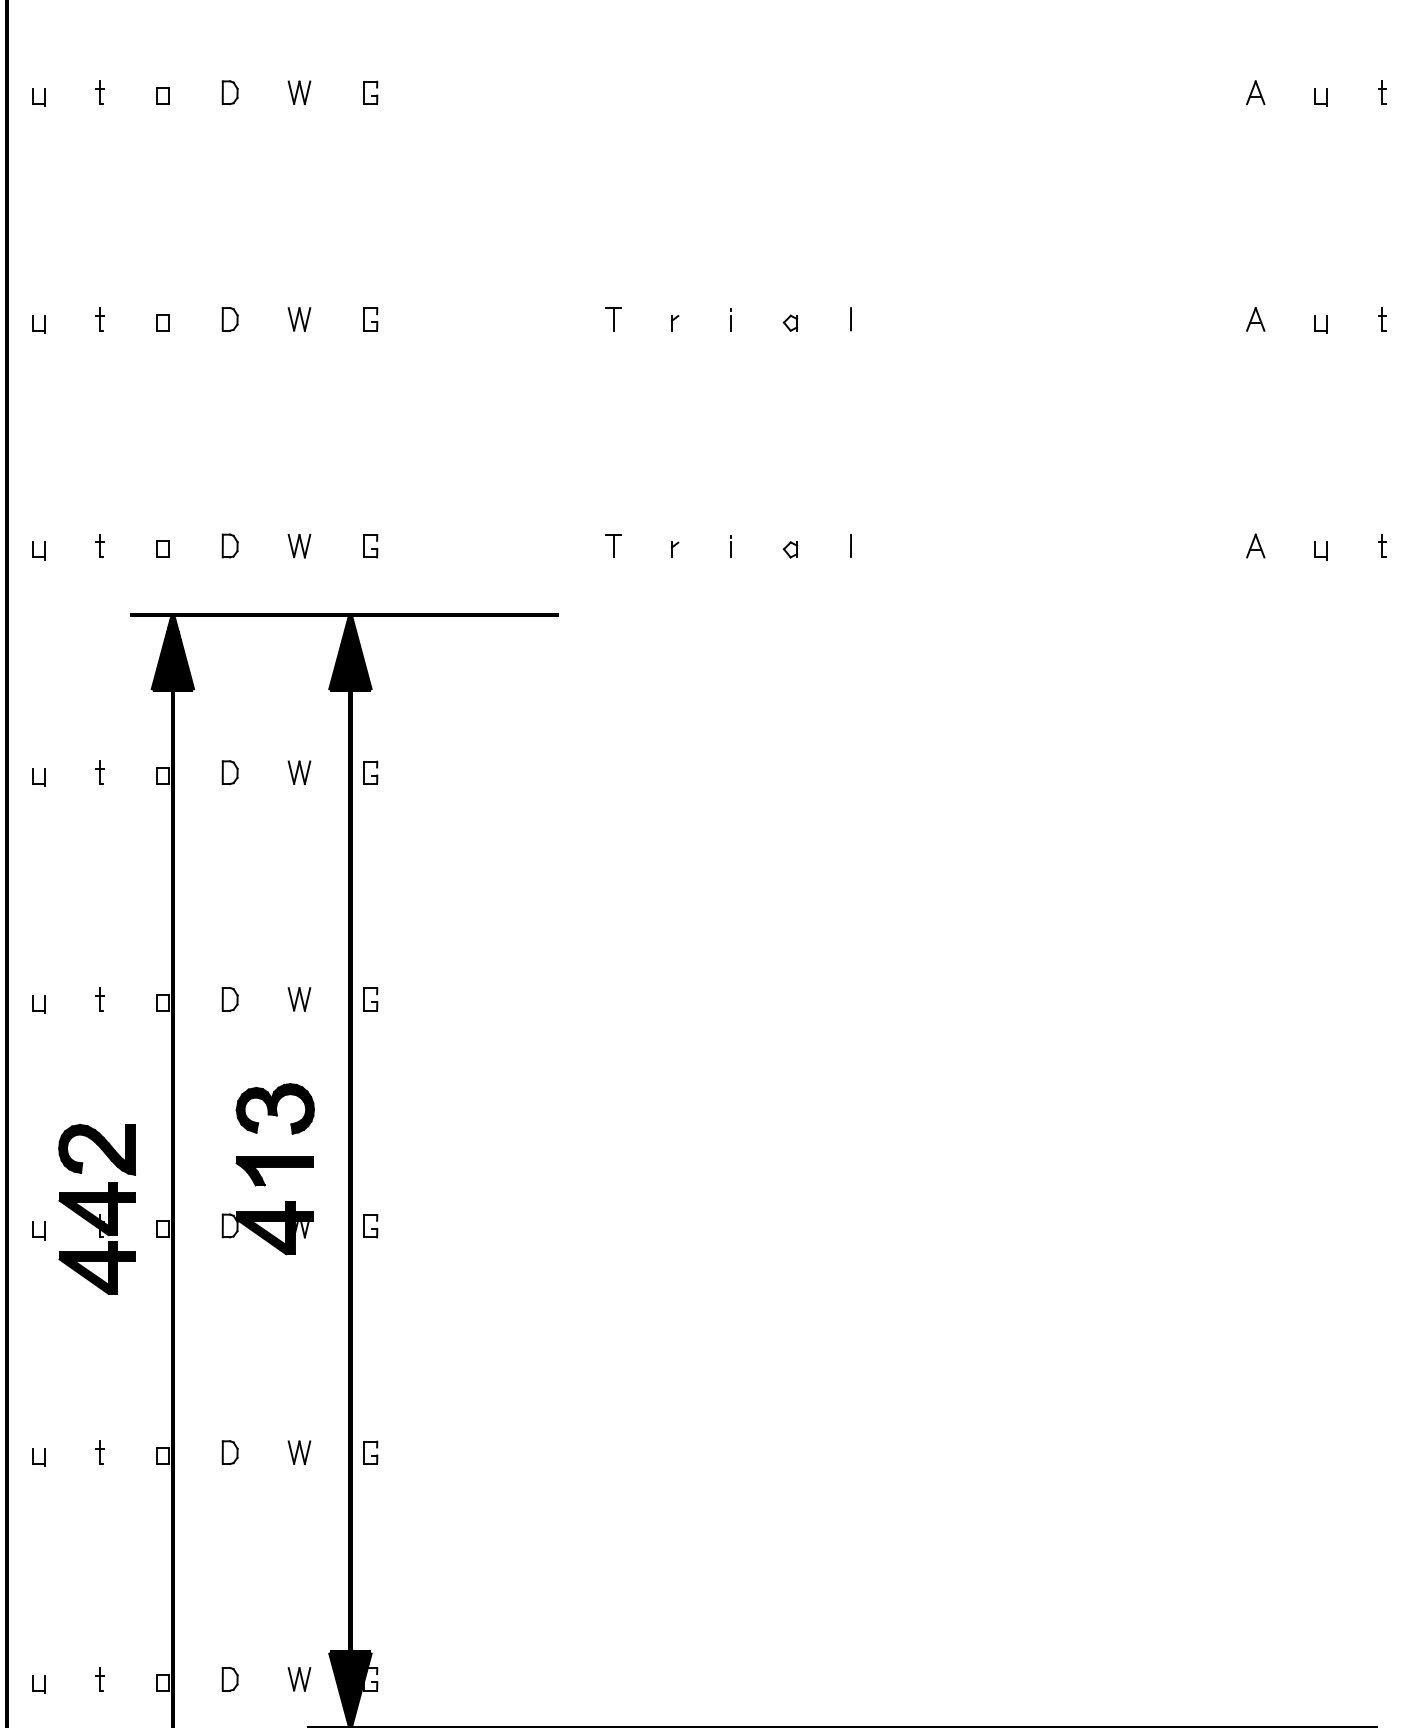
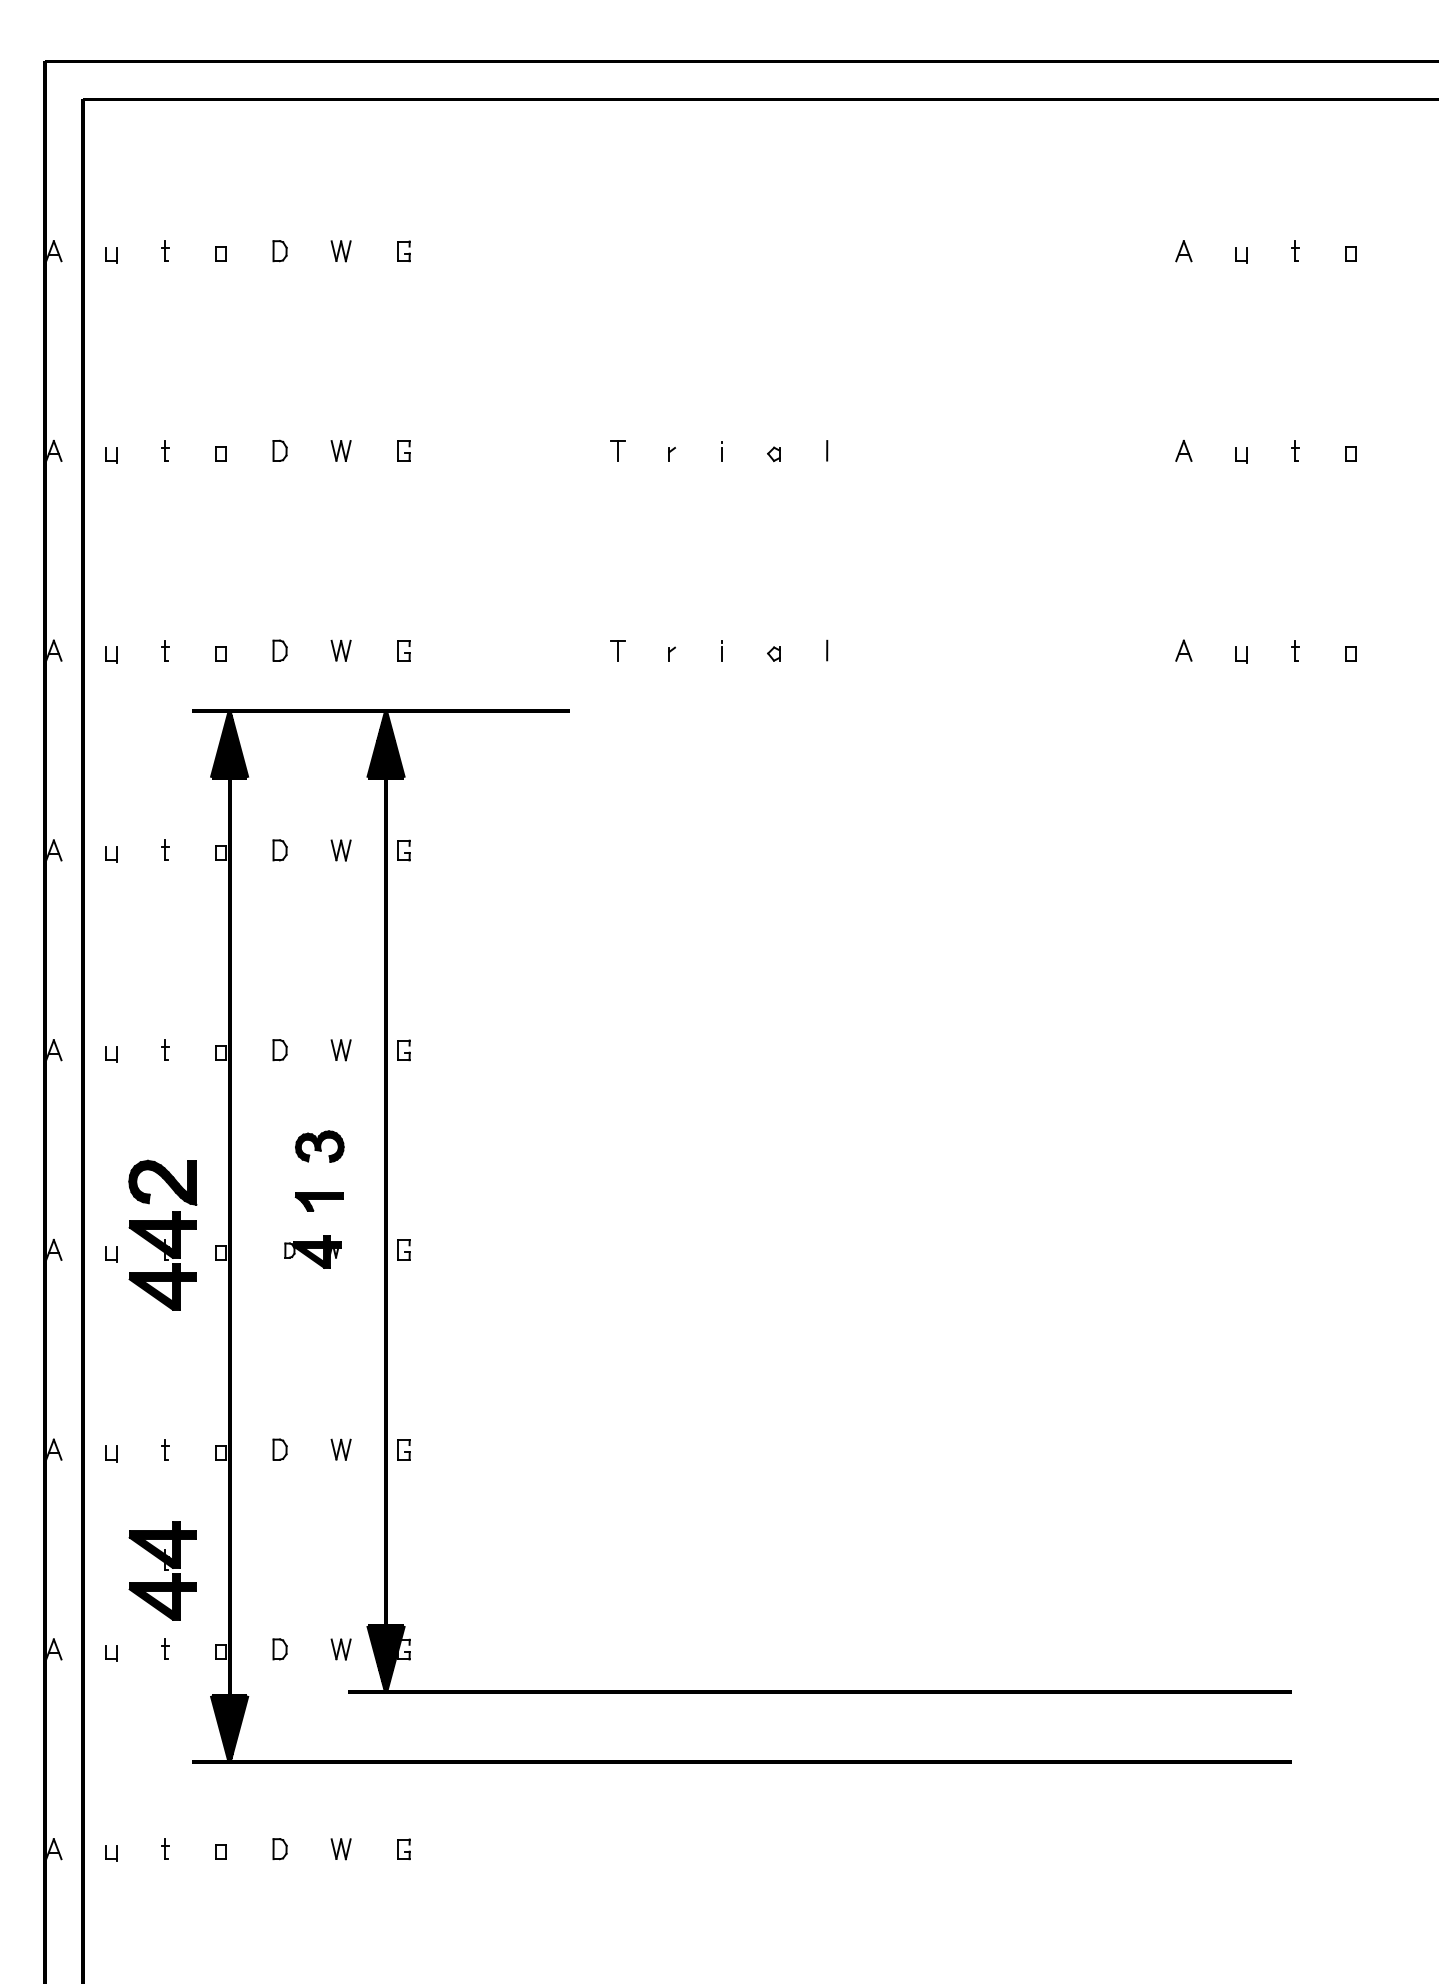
part: (274, 1108) -> (319, 1146), size x0.7
part: (274, 1172) -> (319, 1202), size x0.7
part: (266, 1227) -> (312, 1251), size x0.7
part: (96, 1589) -> (162, 1570), added

